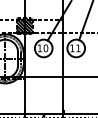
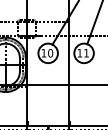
hatch: (24, 26) -> (26, 29), removed

